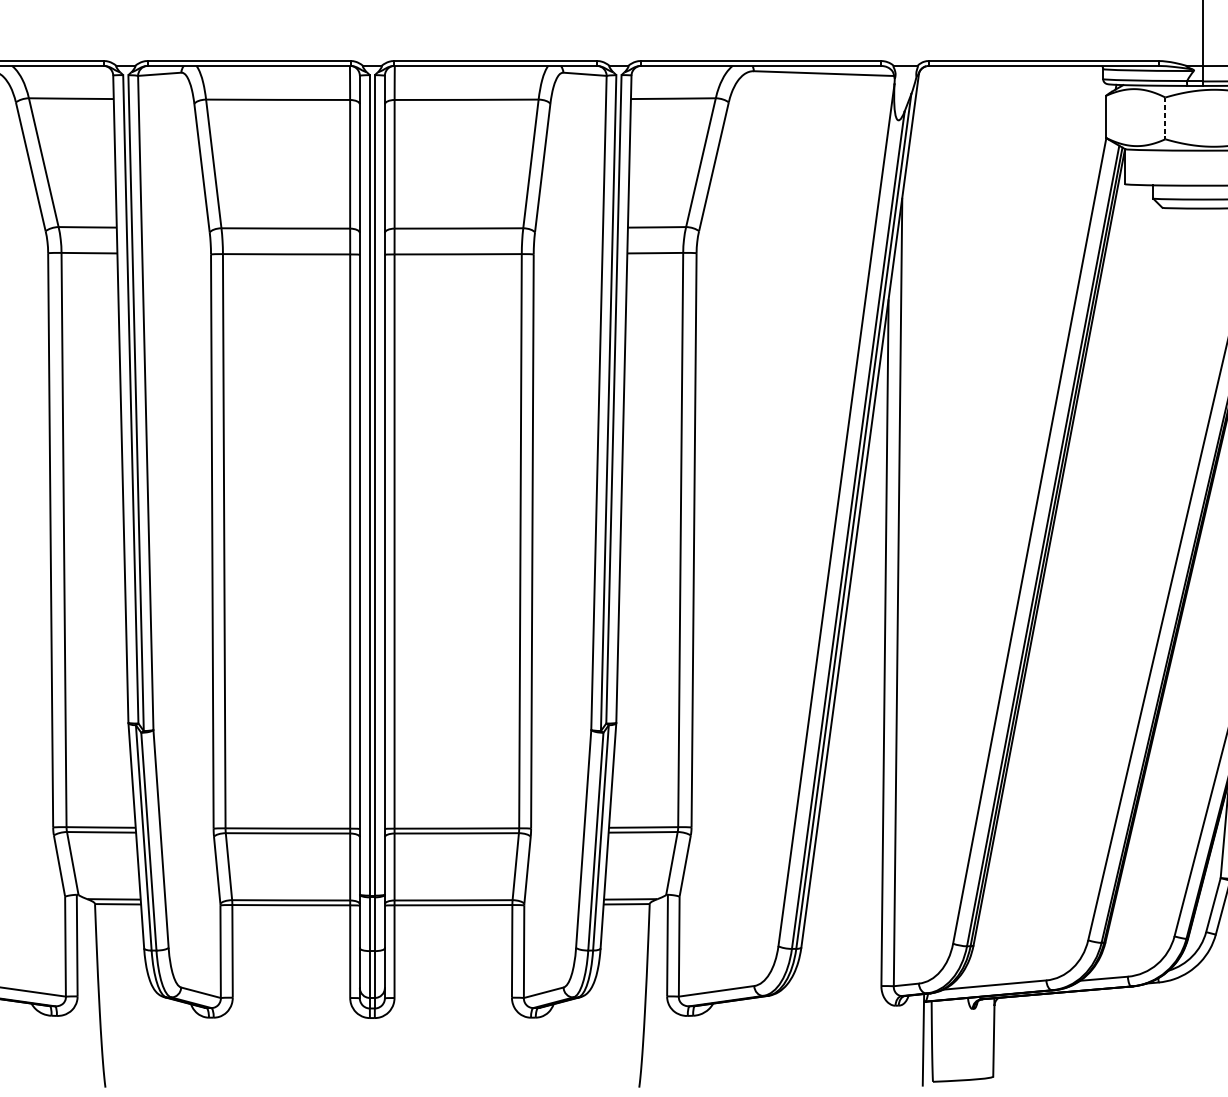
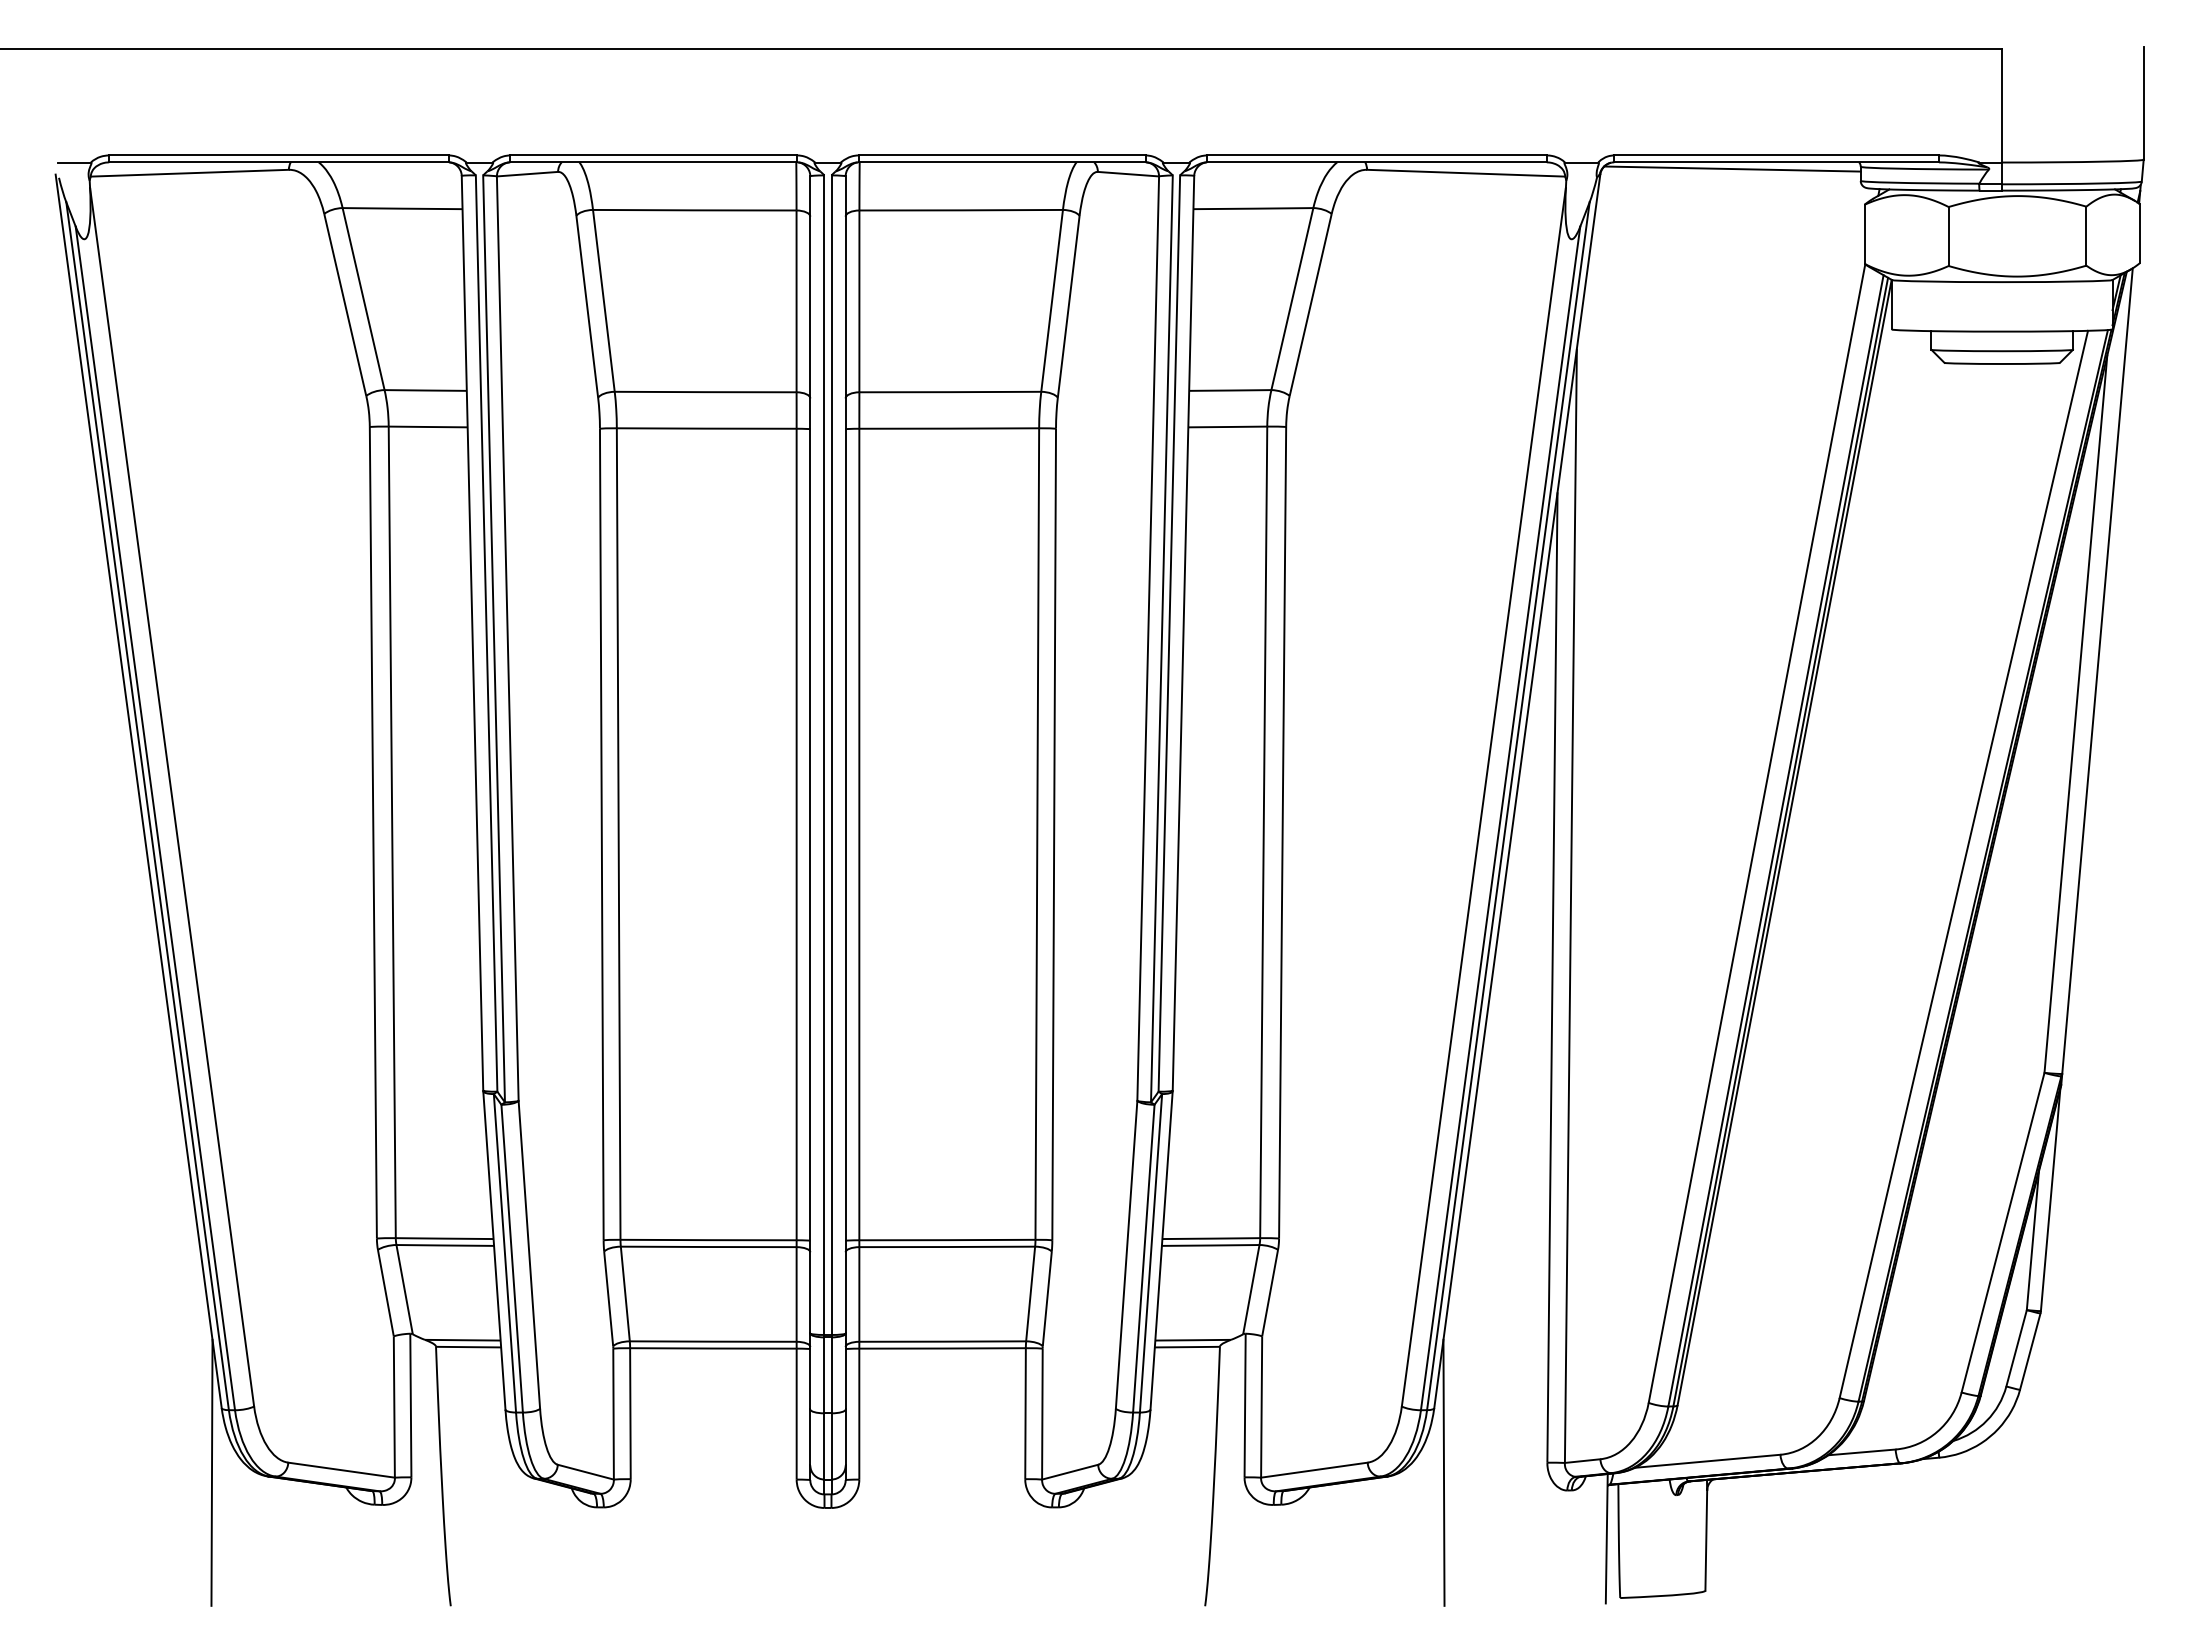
line: (1012, 70) -> (1732, 168), added
line: (1165, 118) -> (1948, 236), dashed -> solid
line: (807, 992) -> (1443, 1472), added

